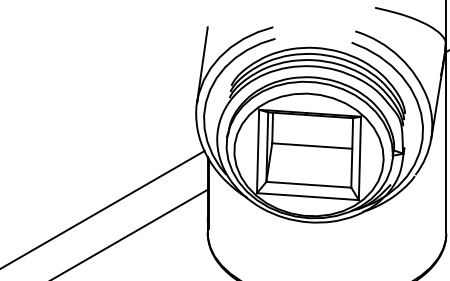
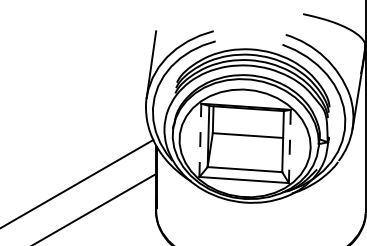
line: (258, 151) -> (200, 140), solid -> dashed
line: (359, 158) -> (289, 146), solid -> dashed

